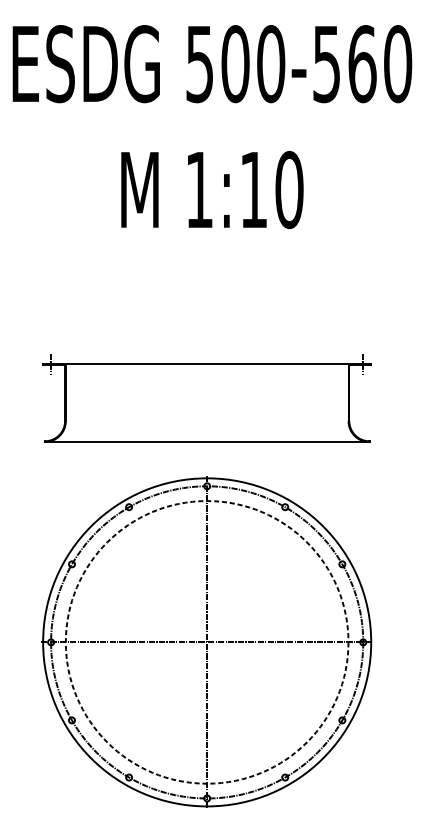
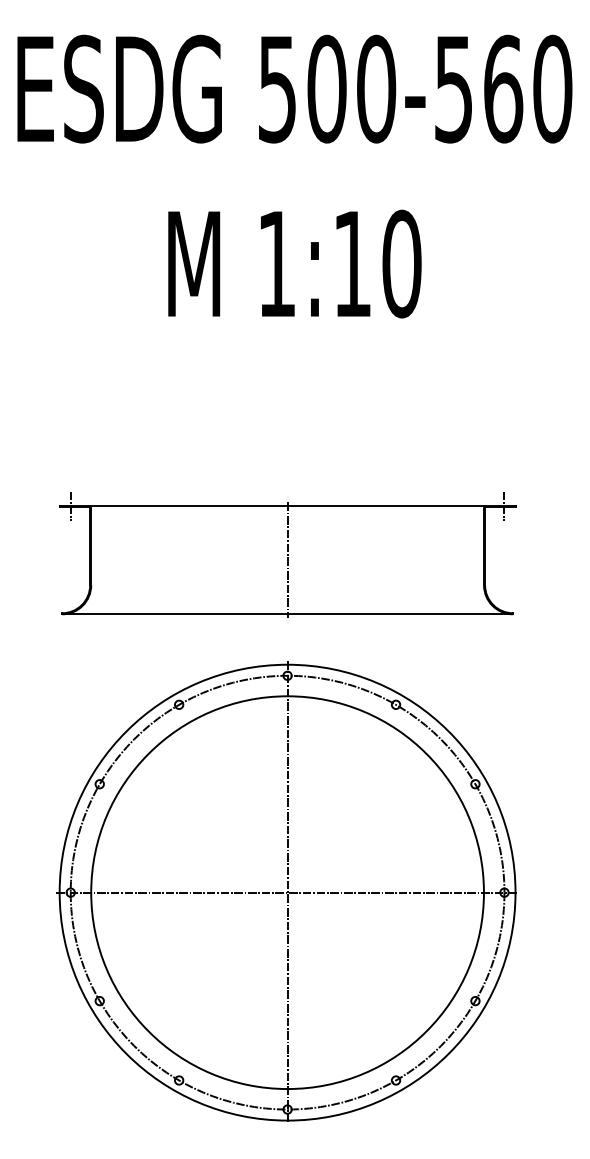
line: (207, 402) -> (287, 559), added
circle: (207, 642) -> (287, 892), dashed -> solid

